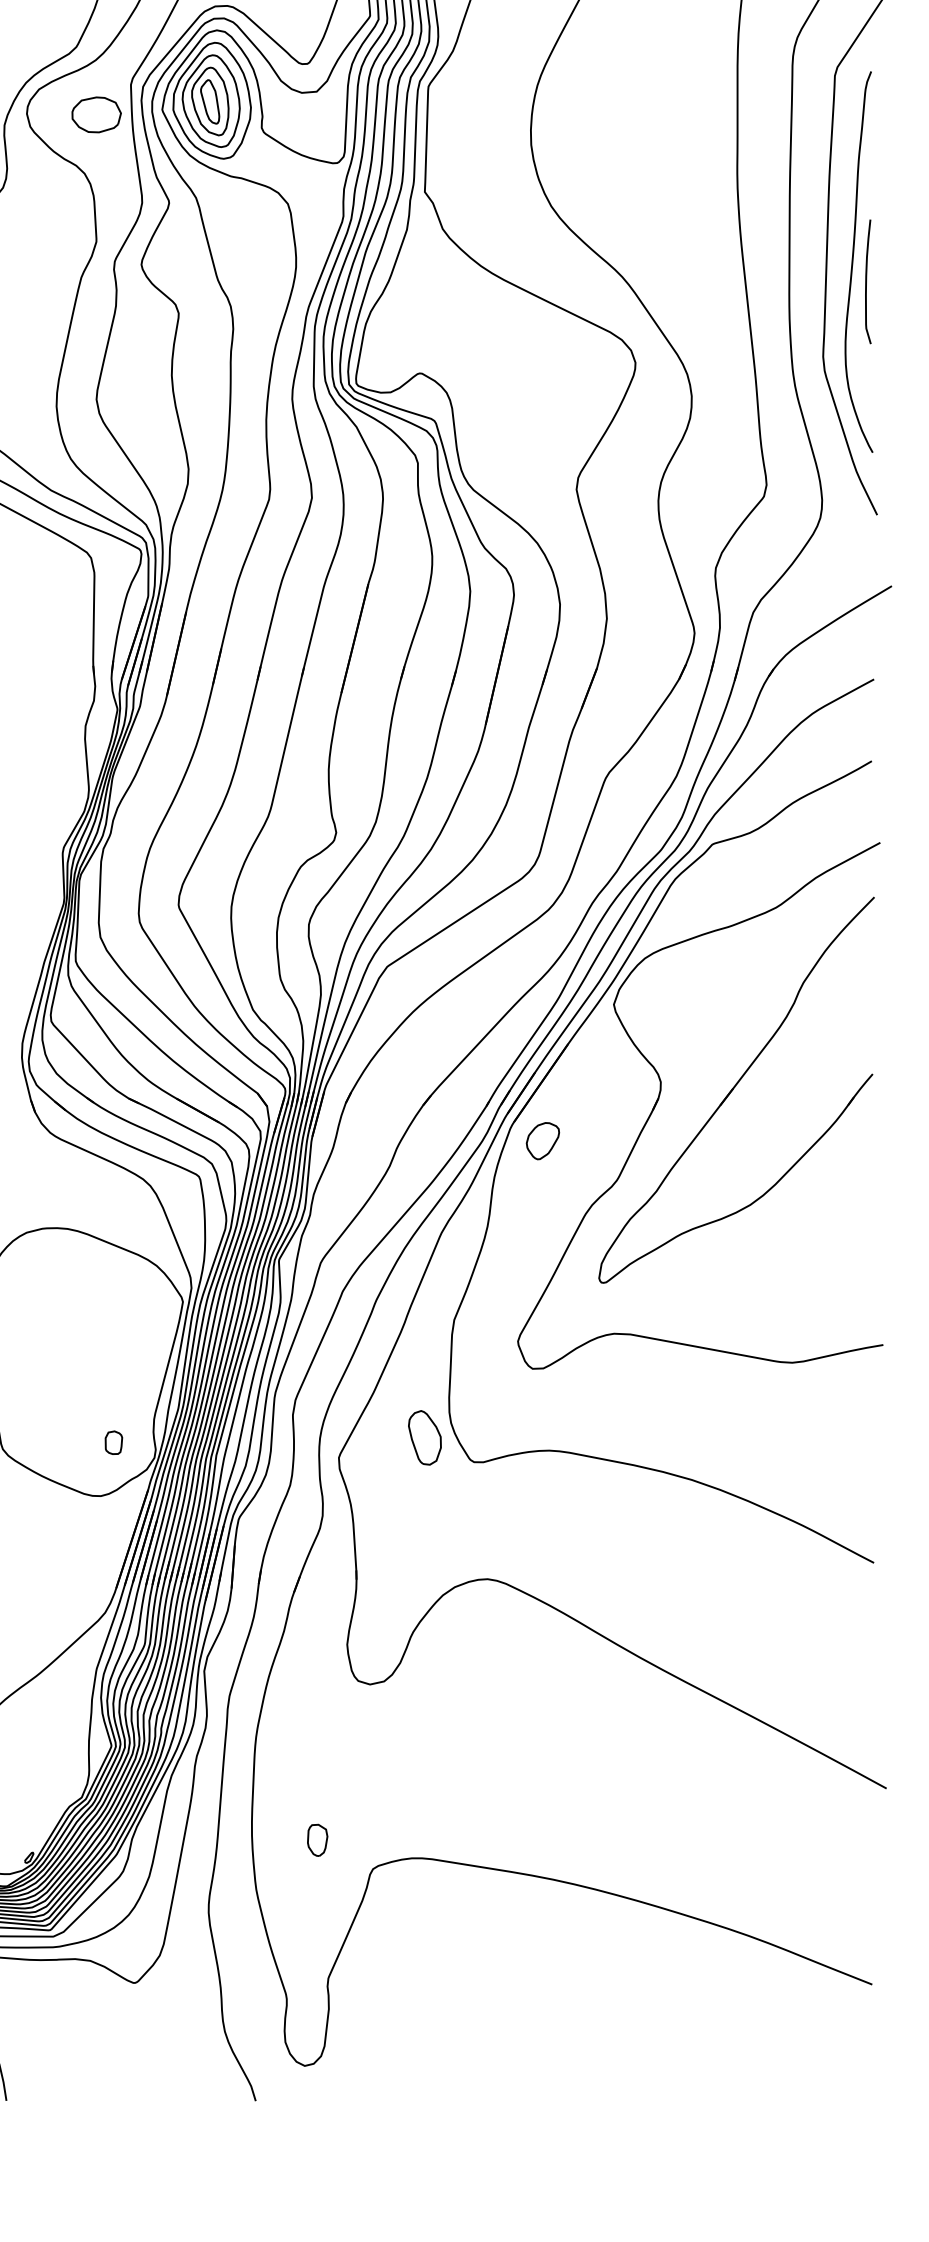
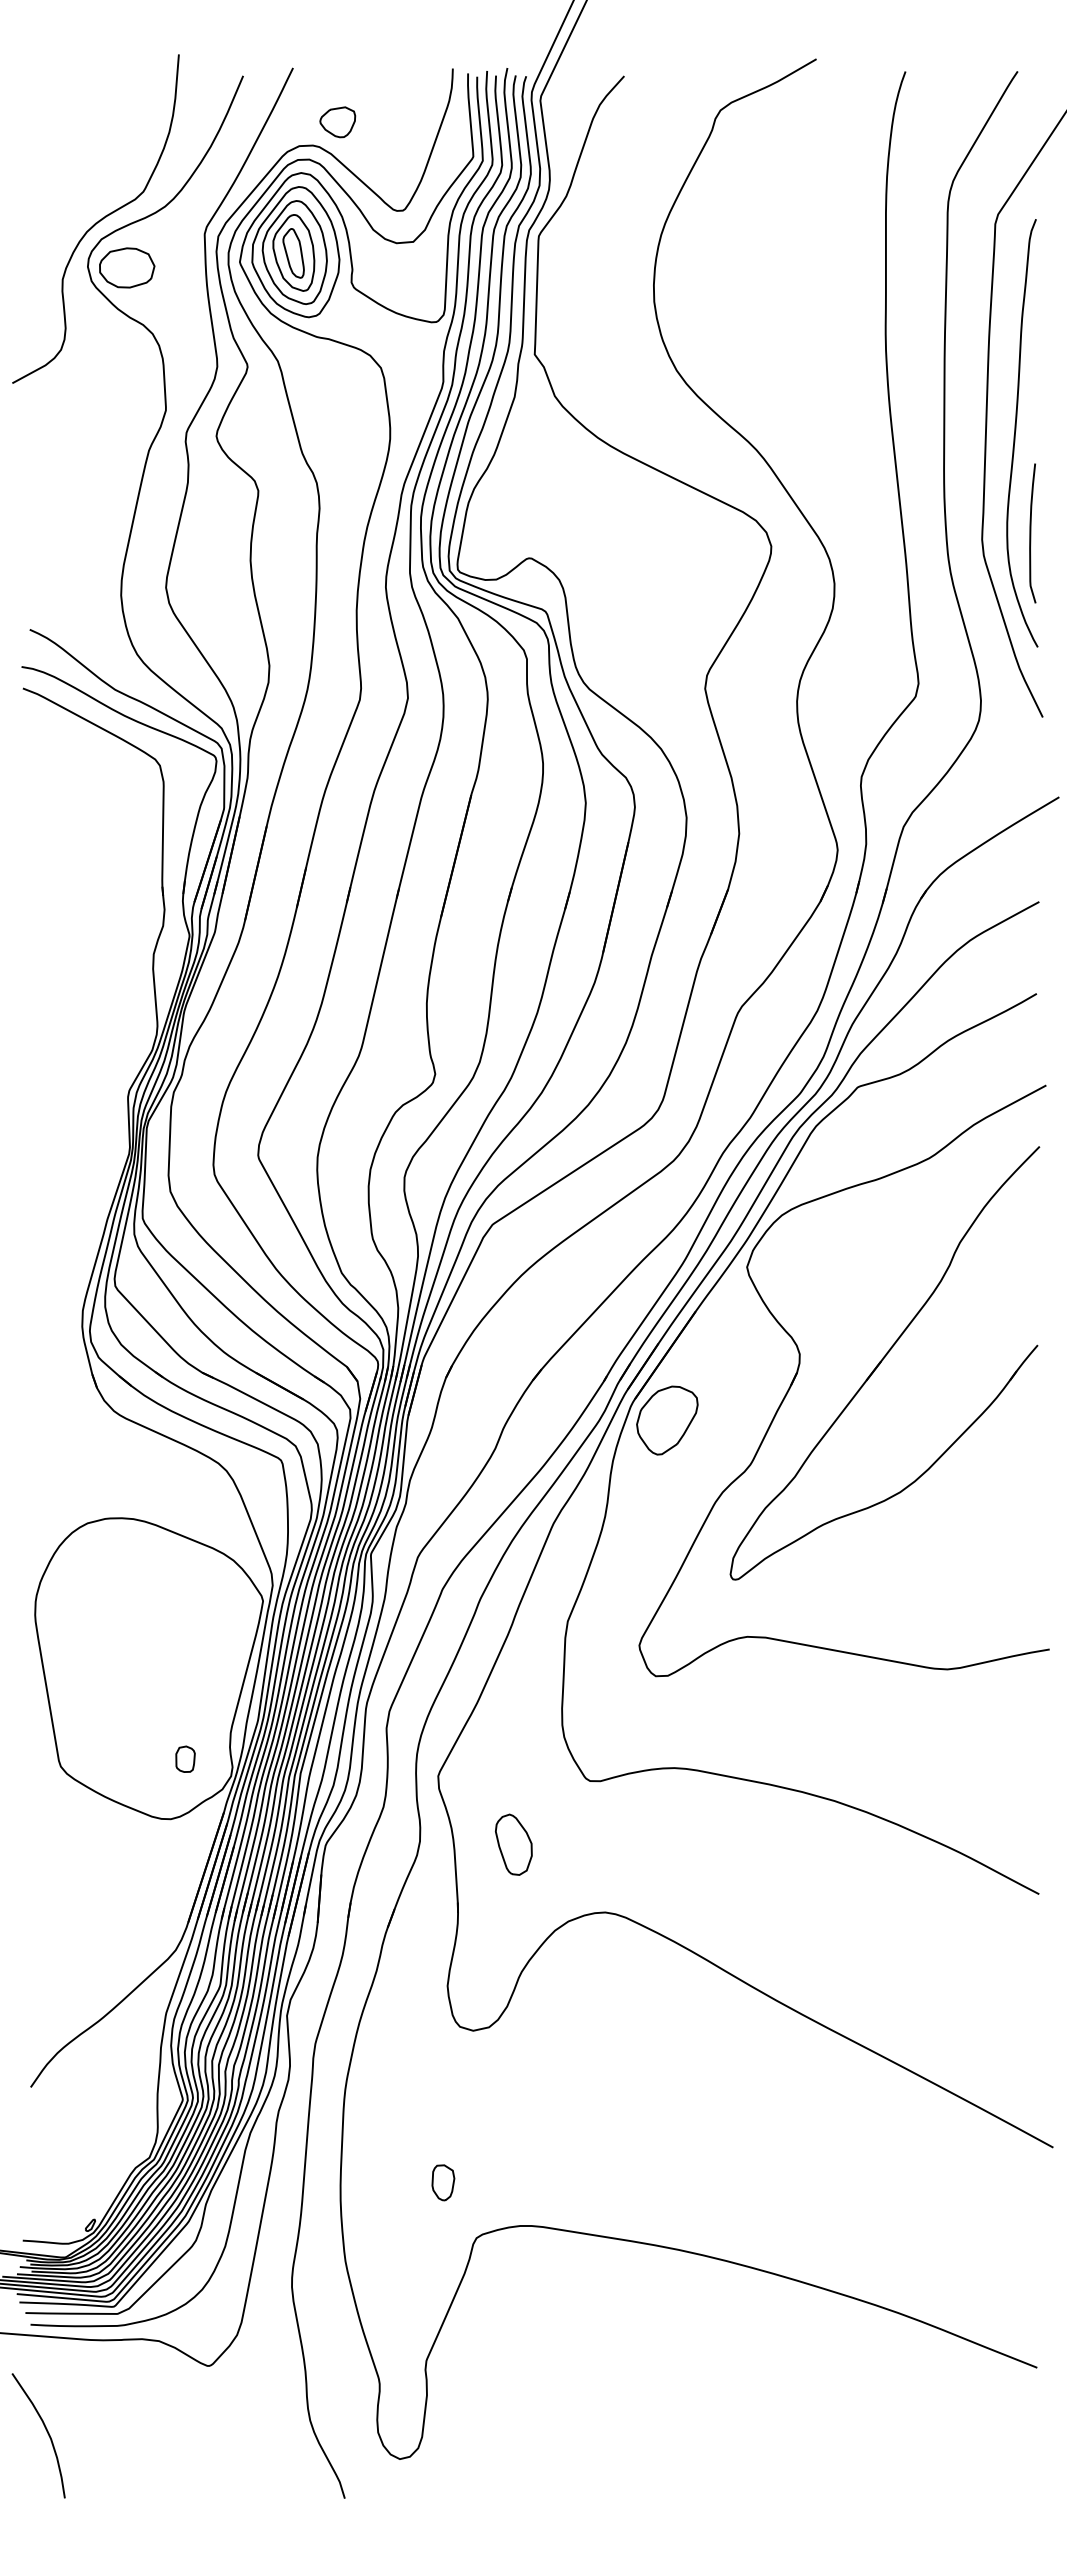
part: (96, 114) -> (127, 267), moved
curve: (867, 281) -> (1031, 533), moved
part: (543, 1141) -> (667, 1420), size x1.67
part: (424, 1437) -> (513, 1844), moved
part: (317, 1840) -> (443, 2182), moved

